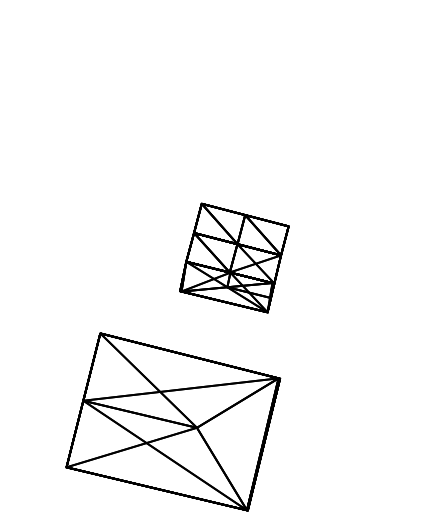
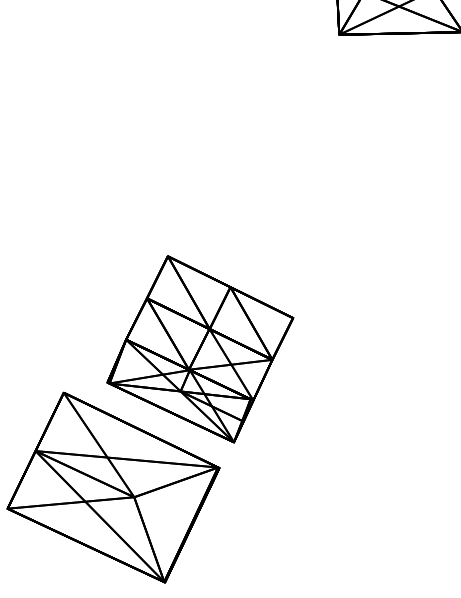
part: (234, 258) -> (200, 349), size x1.67

